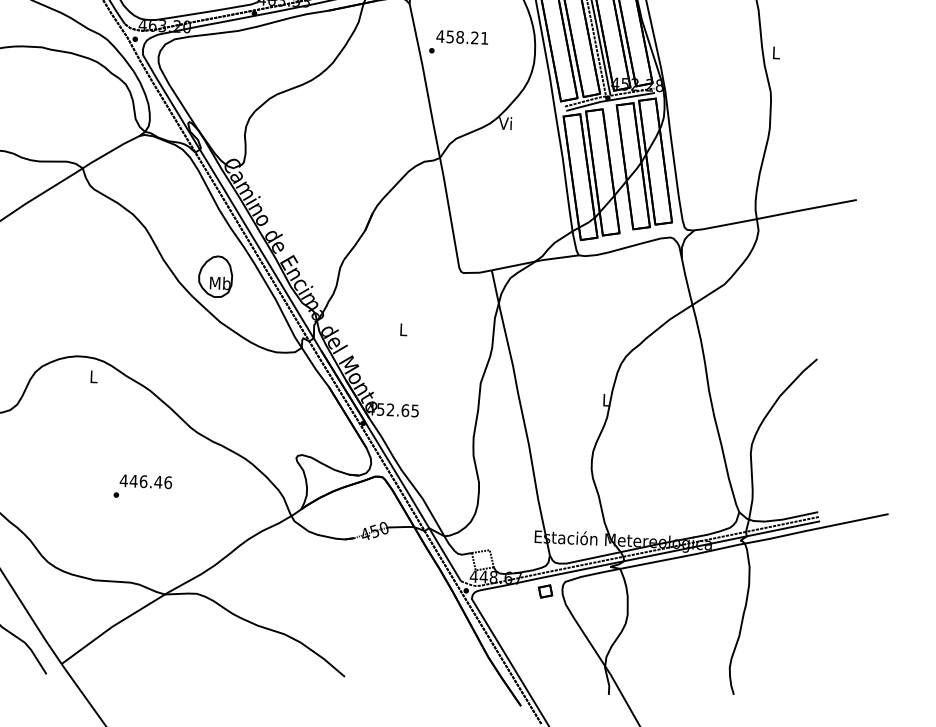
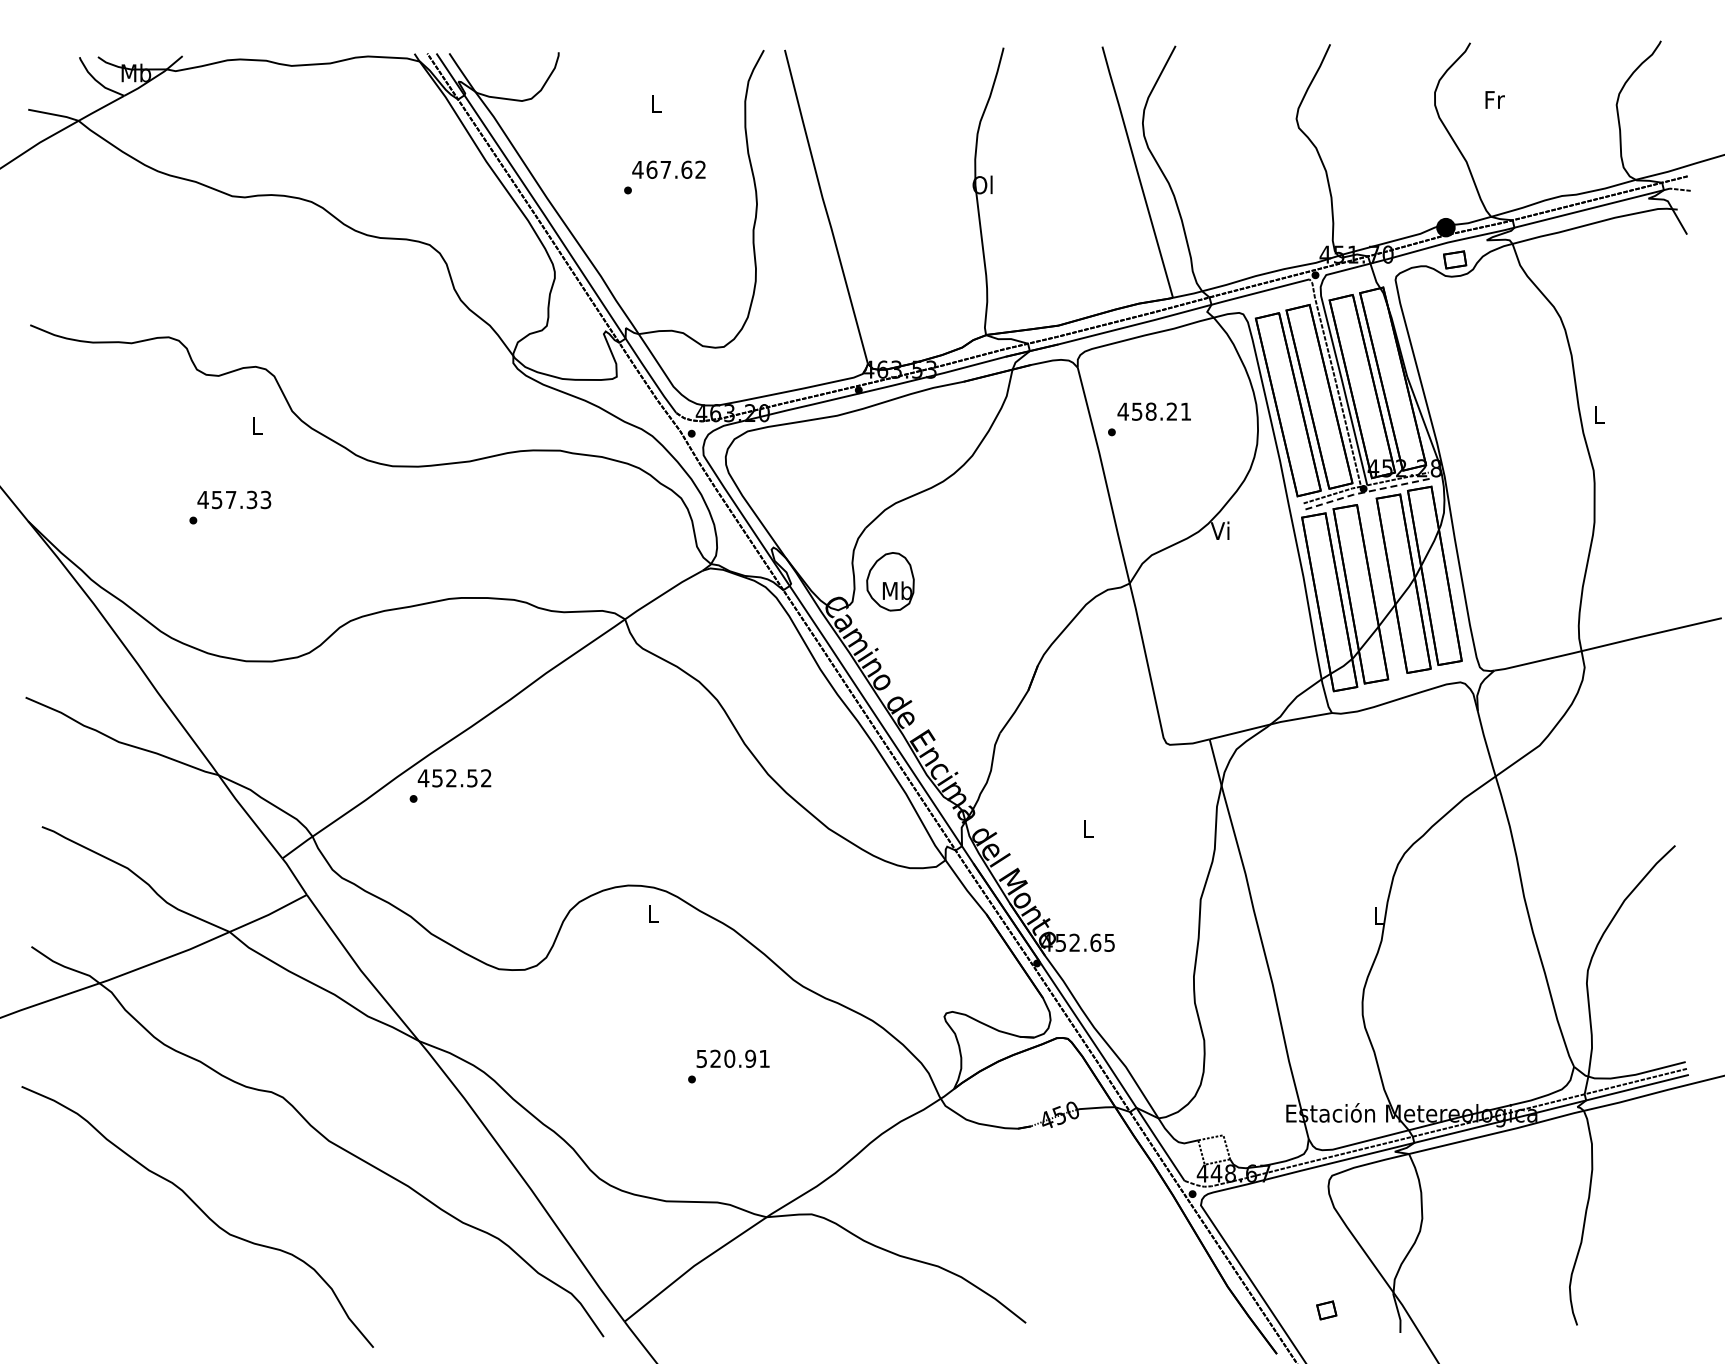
line: (609, 100) -> (1366, 491), solid -> dashed
part: (215, 276) -> (890, 581), moved
text: (146, 481) -> (733, 1058), 446.46 -> 520.91
part: (545, 591) -> (1326, 1310), moved

